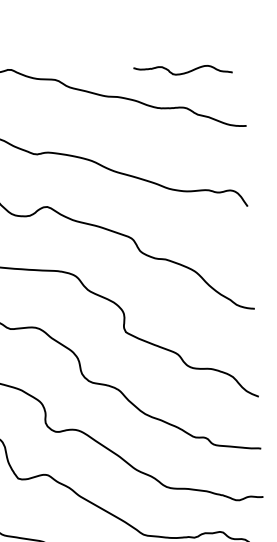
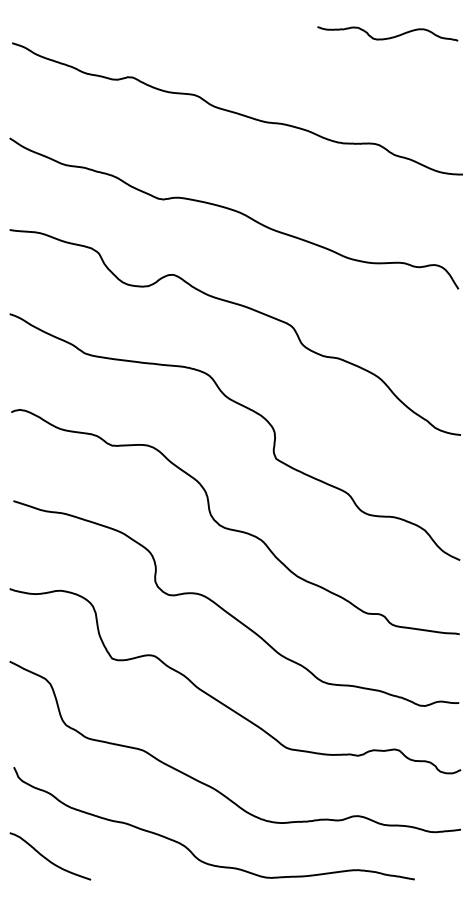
curve: (182, 72) -> (387, 37), moved

